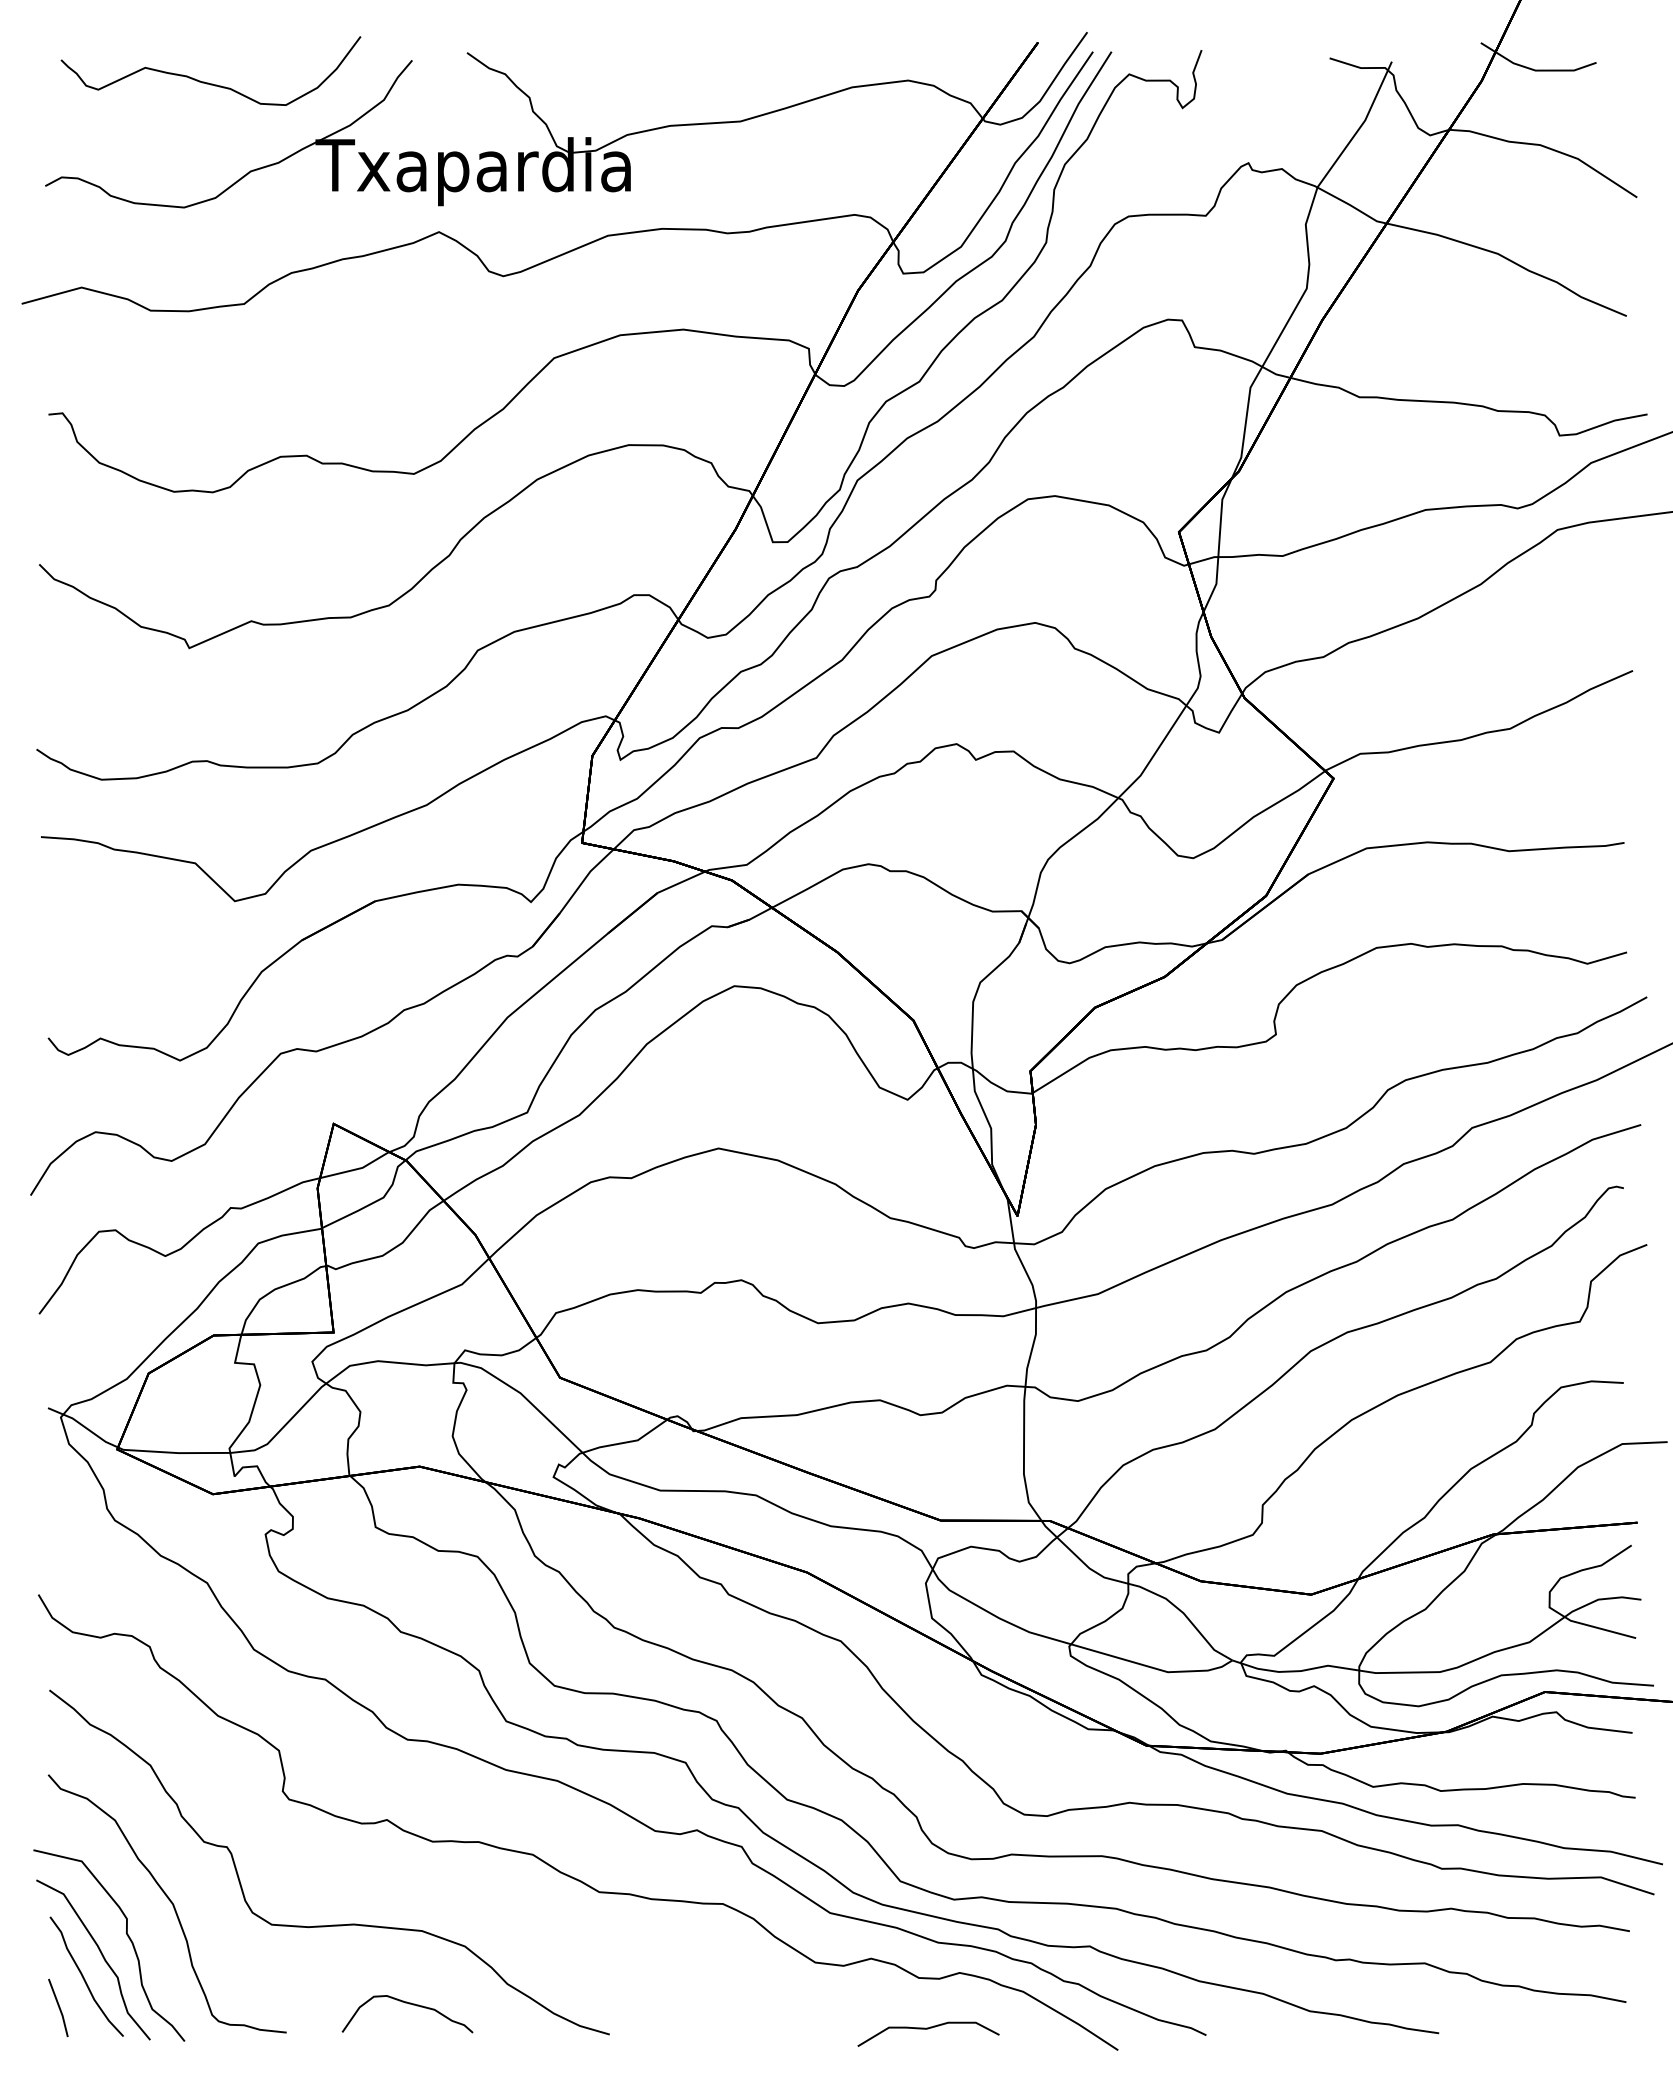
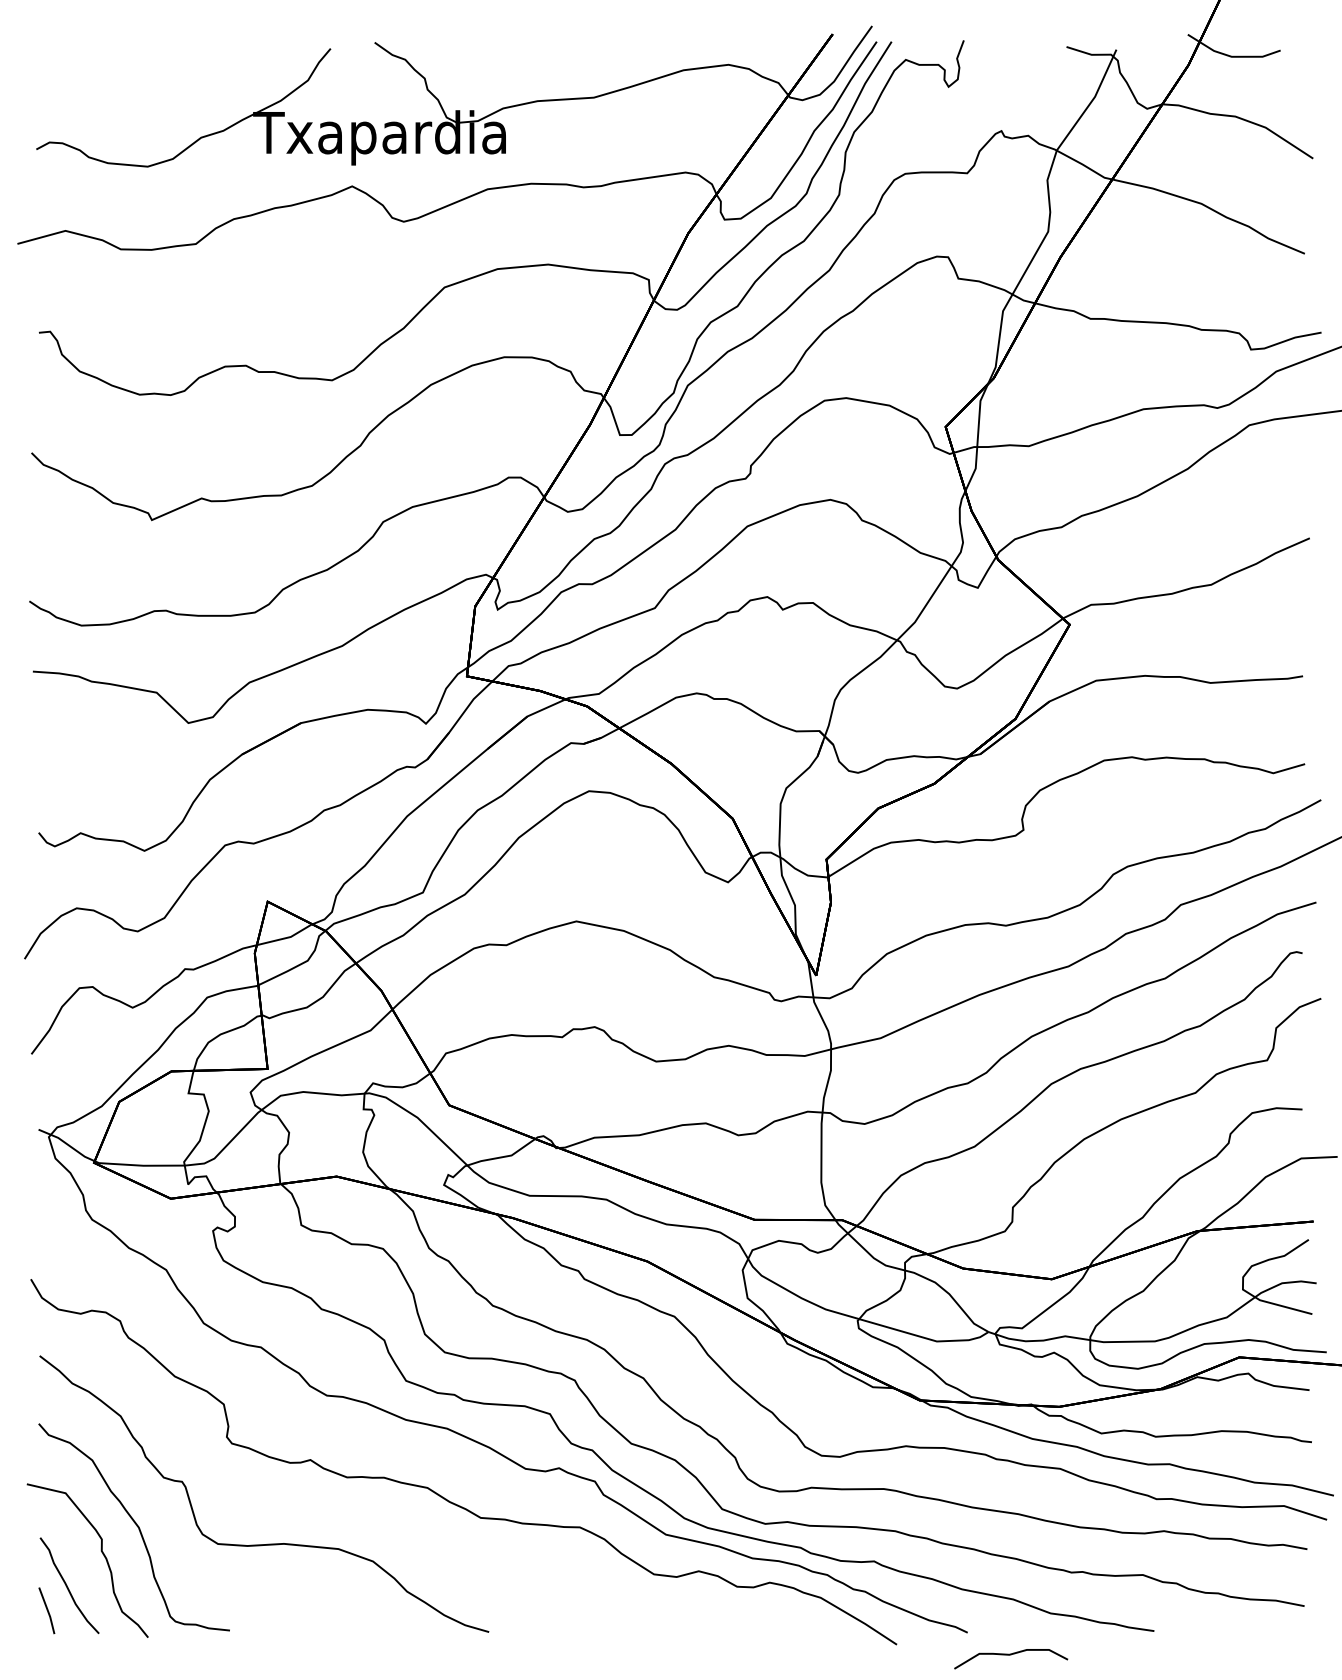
curve: (208, 82) -> (167, 66), removed
curve: (101, 1955) -> (81, 1568), removed
curve: (409, 2004) -> (328, 1608), removed
curve: (928, 2029) -> (1011, 1655), moved

